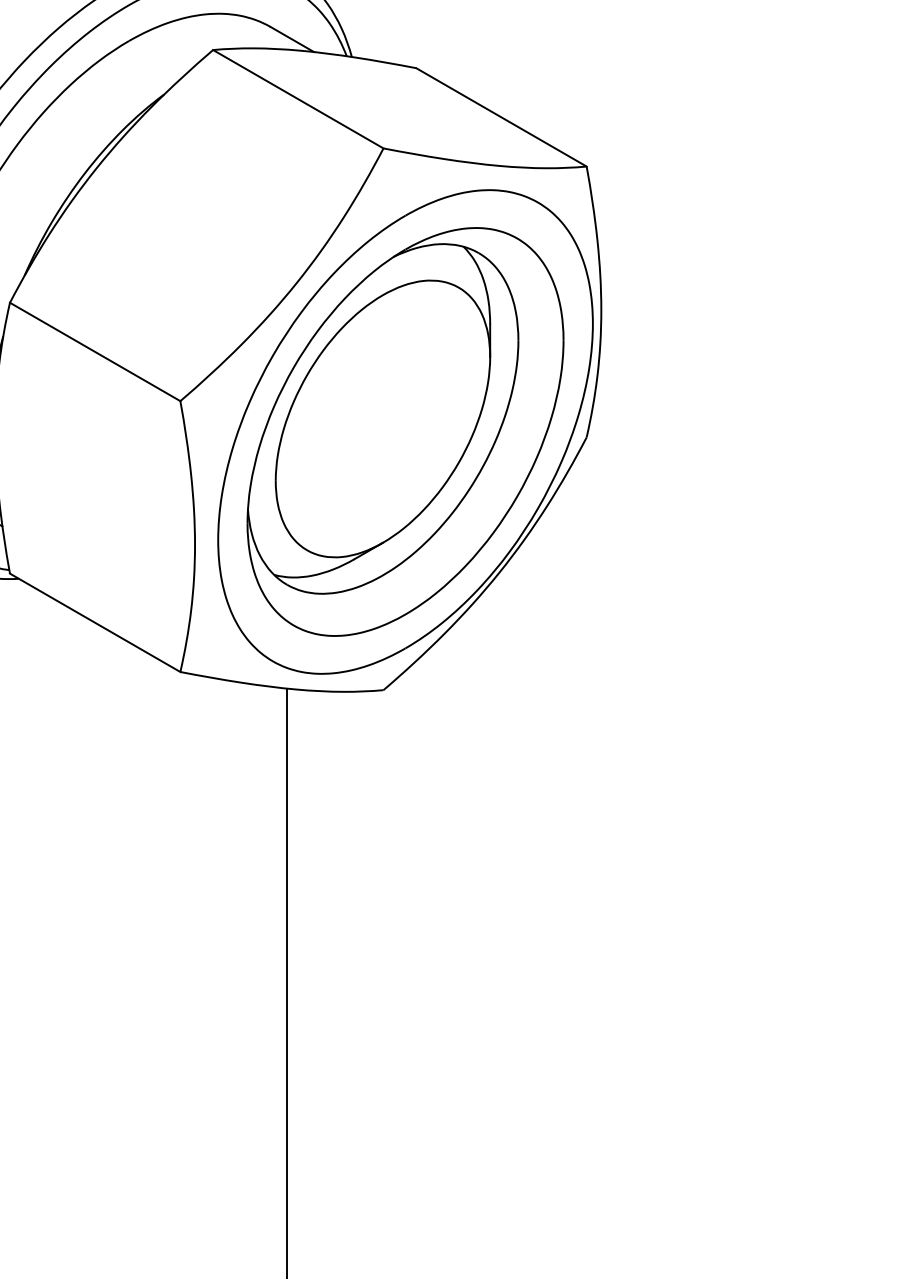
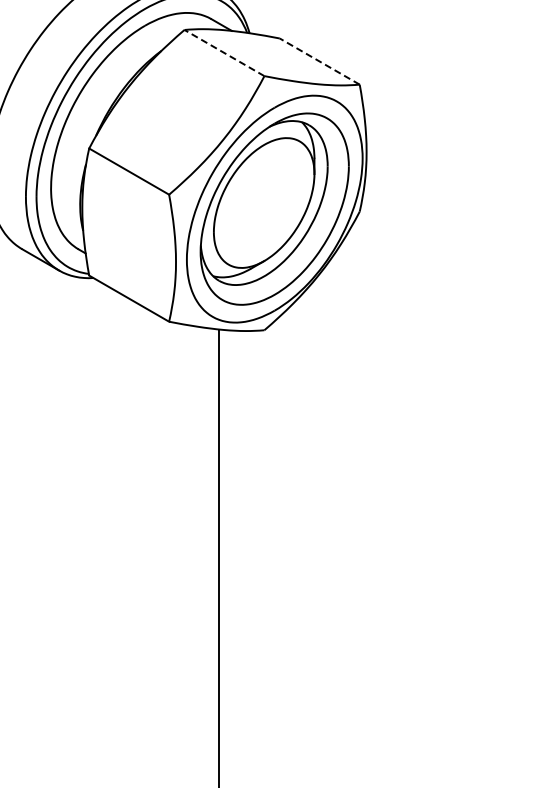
line: (298, 98) -> (224, 52), solid -> dashed
line: (500, 117) -> (319, 61), solid -> dashed

